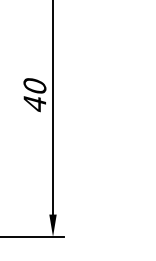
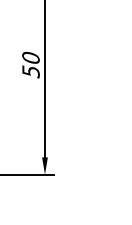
text: (34, 103) -> (30, 71), 40 -> 50

